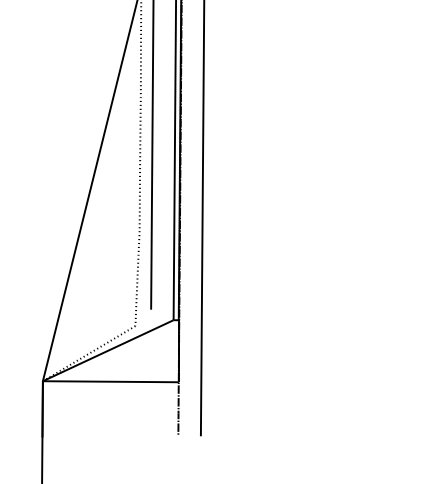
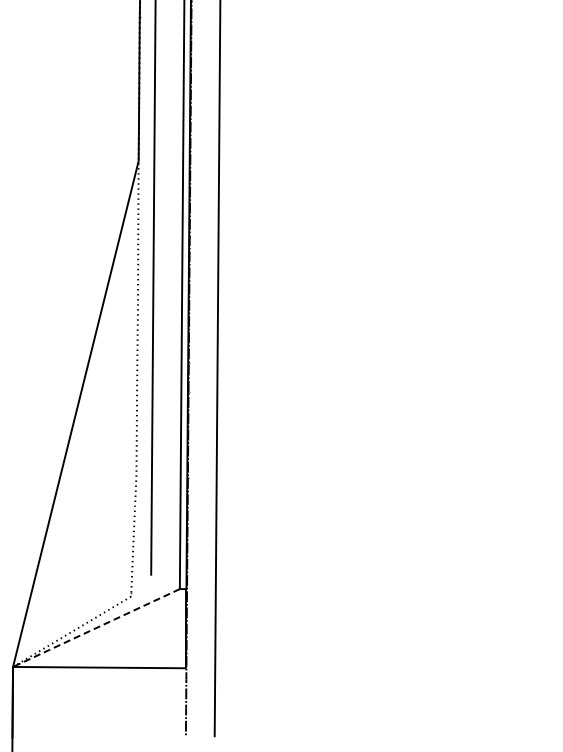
line: (107, 351) -> (95, 628), solid -> dashed

